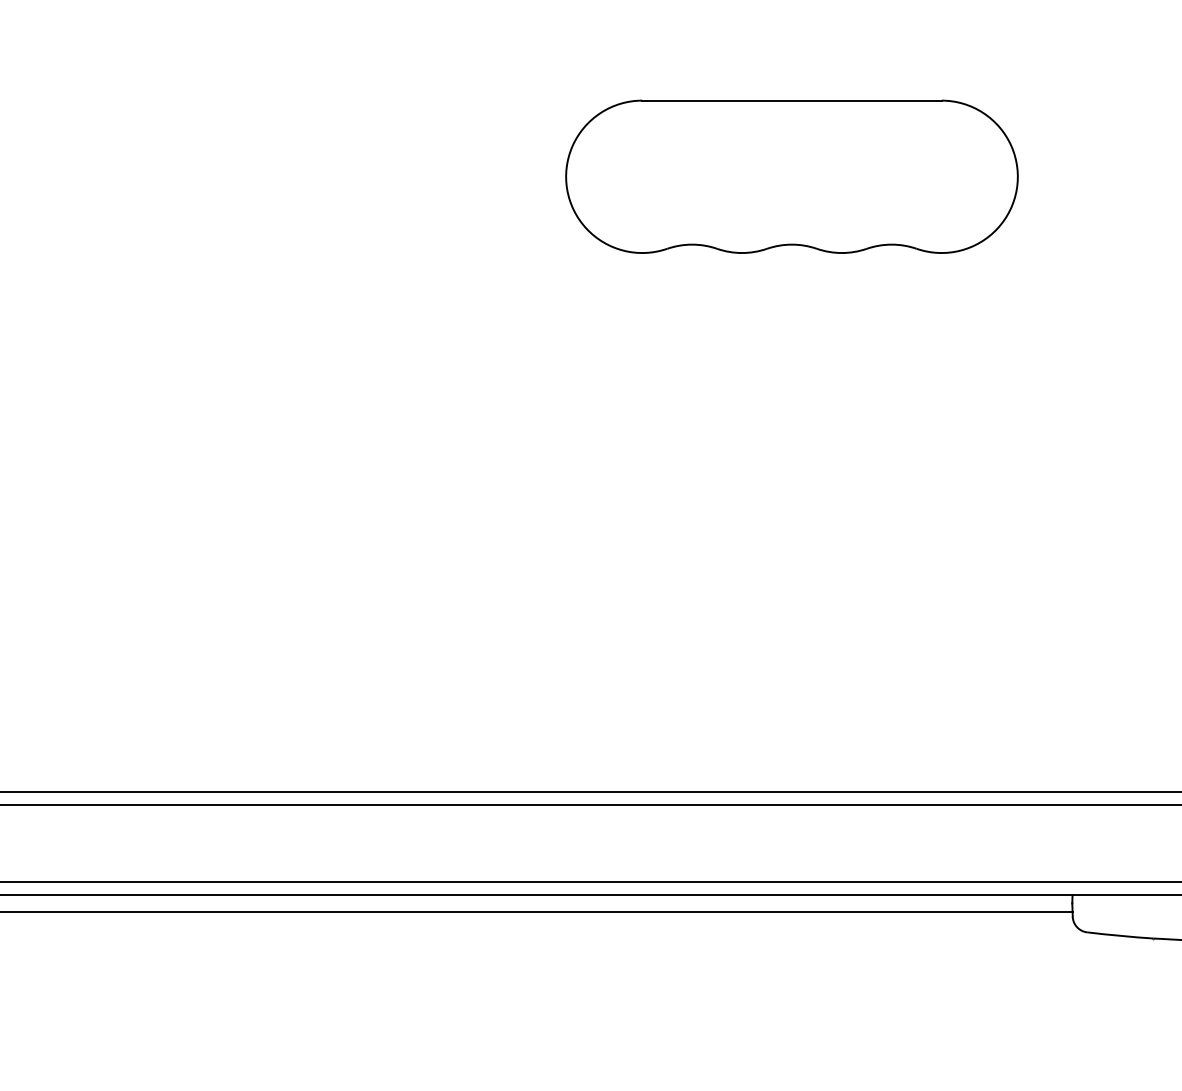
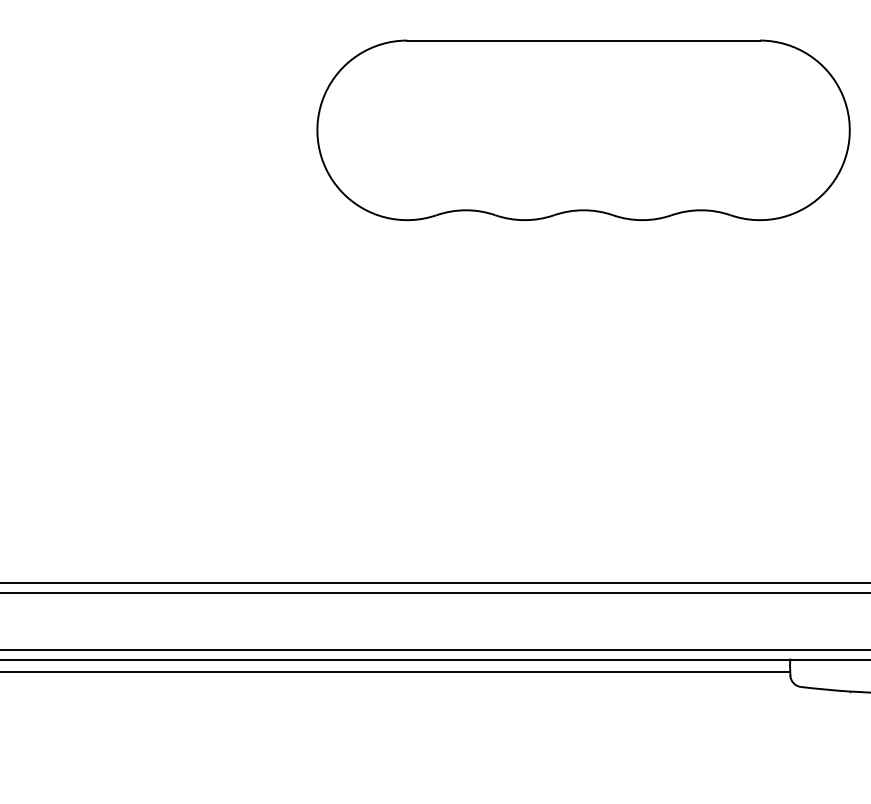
part: (791, 176) -> (583, 130), size x1.6

